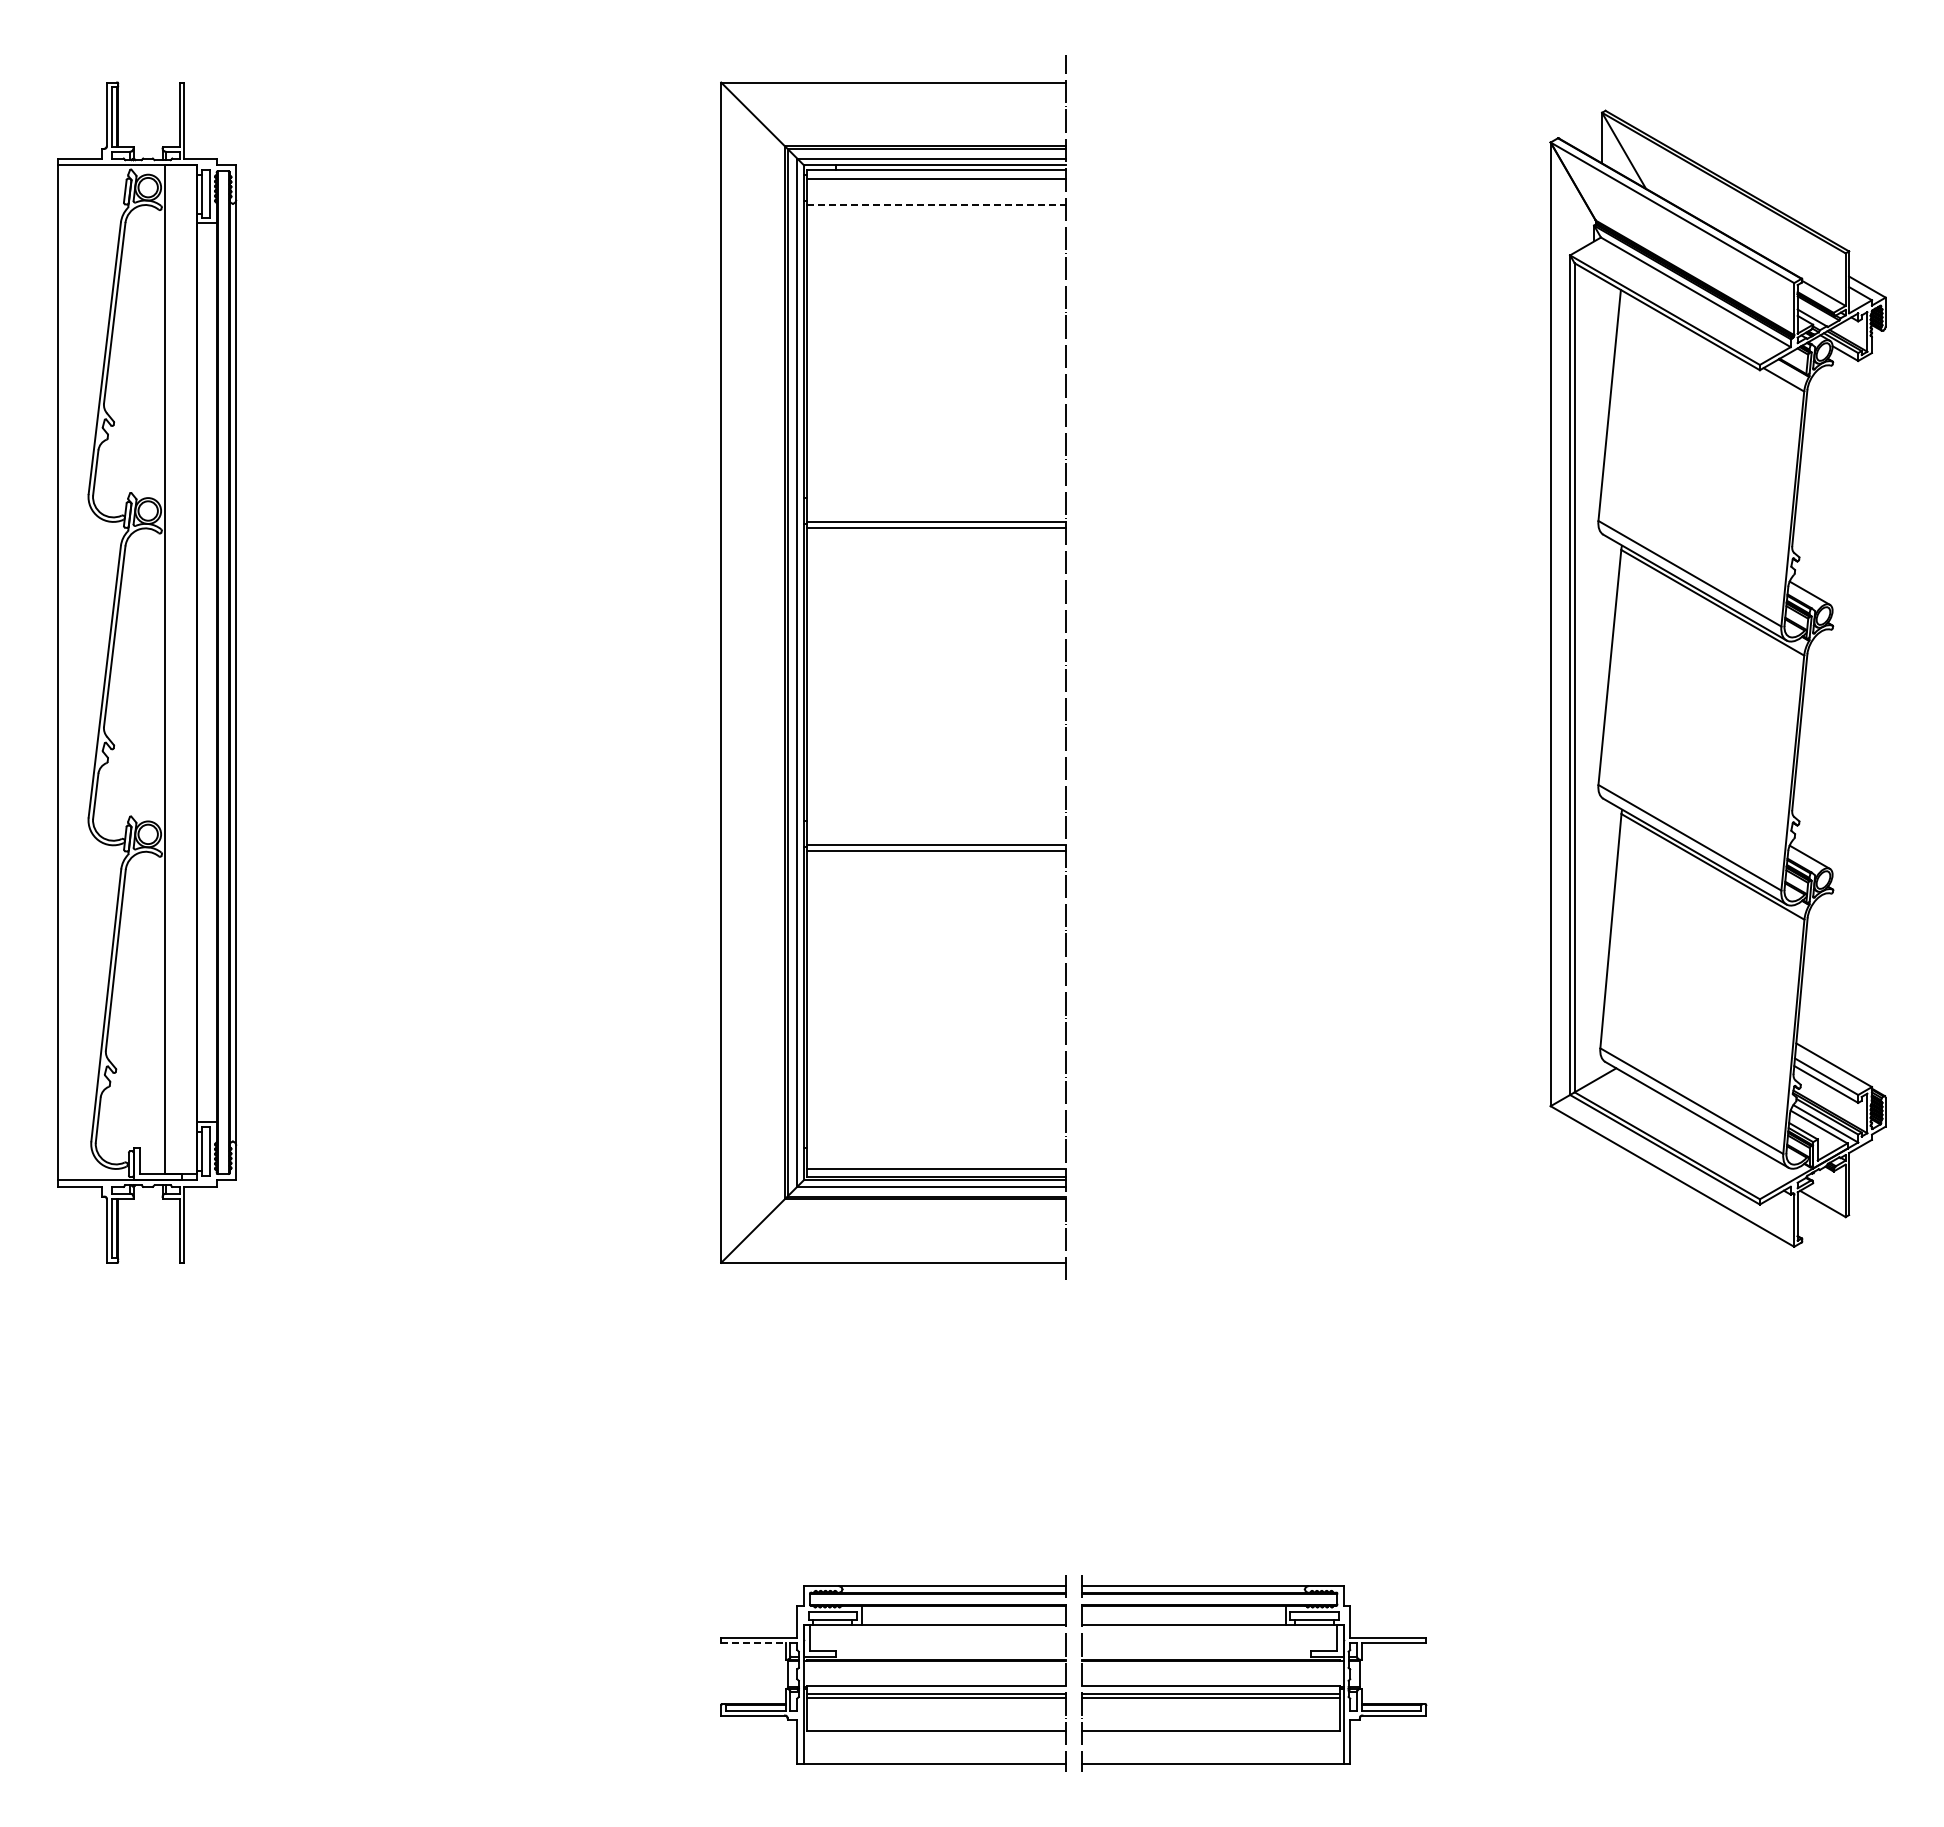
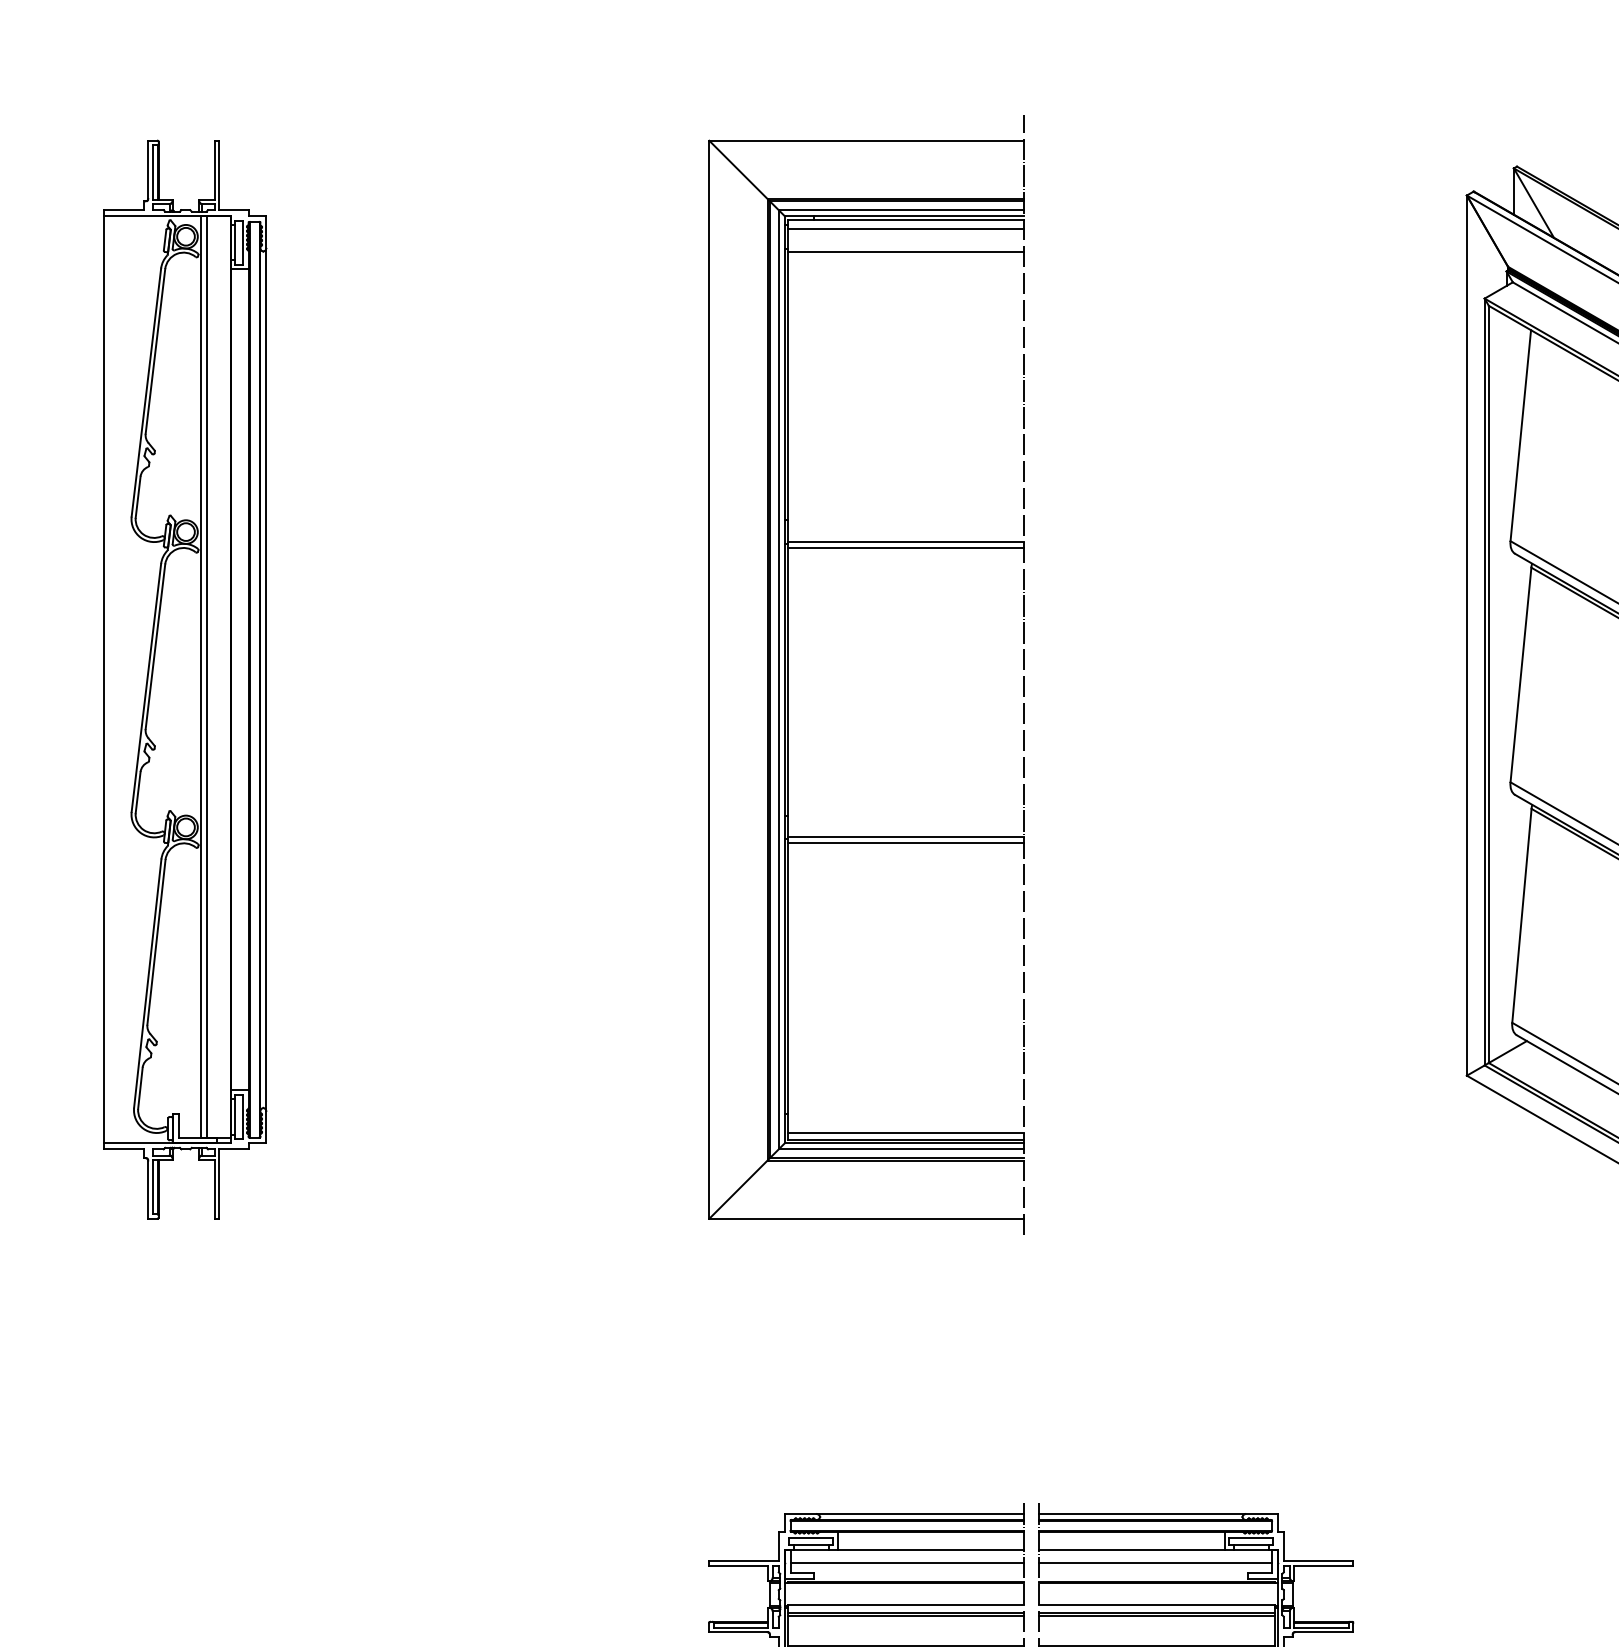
line: (936, 204) -> (905, 252), dashed -> solid
line: (171, 669) -> (207, 676), added
line: (937, 1640) -> (906, 1563), added
line: (1209, 1640) -> (1155, 1563), added
line: (753, 1642) -> (738, 1565), dashed -> solid

